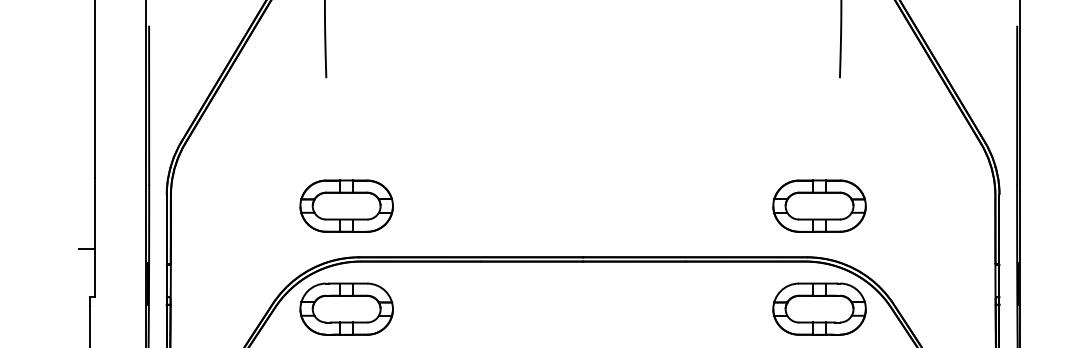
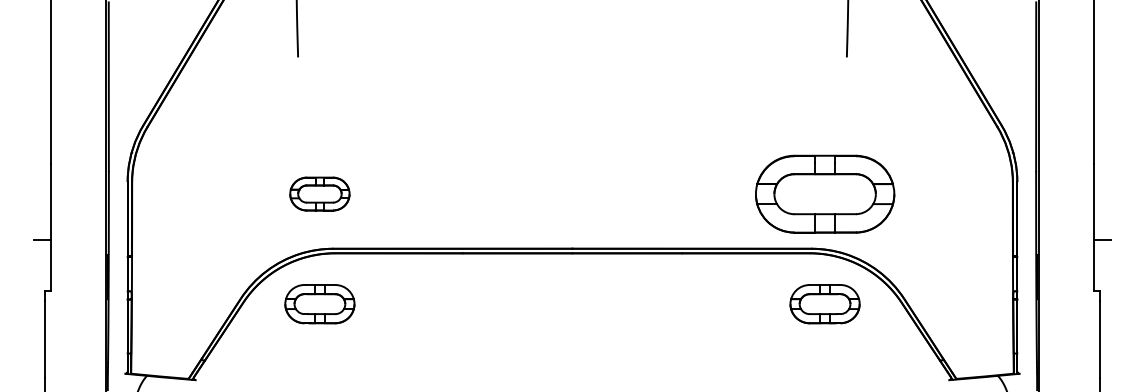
part: (346, 205) -> (319, 193), size x0.6
part: (819, 205) -> (824, 193), size x1.4
part: (346, 308) -> (319, 303), size x0.7
part: (819, 308) -> (824, 303), size x0.7

